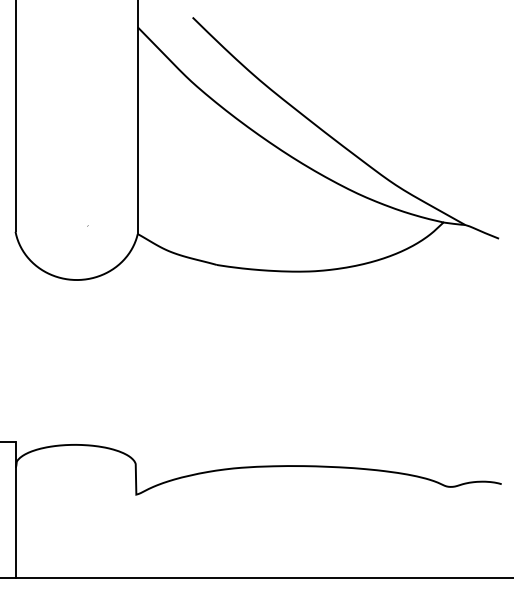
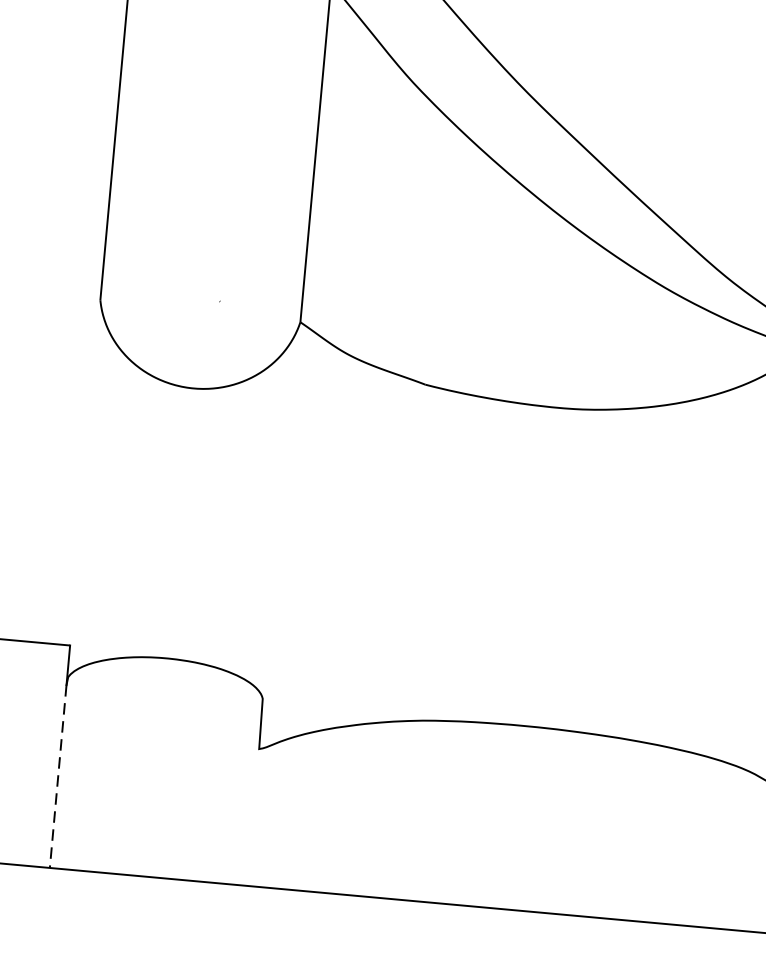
line: (16, 522) -> (58, 776), solid -> dashed

